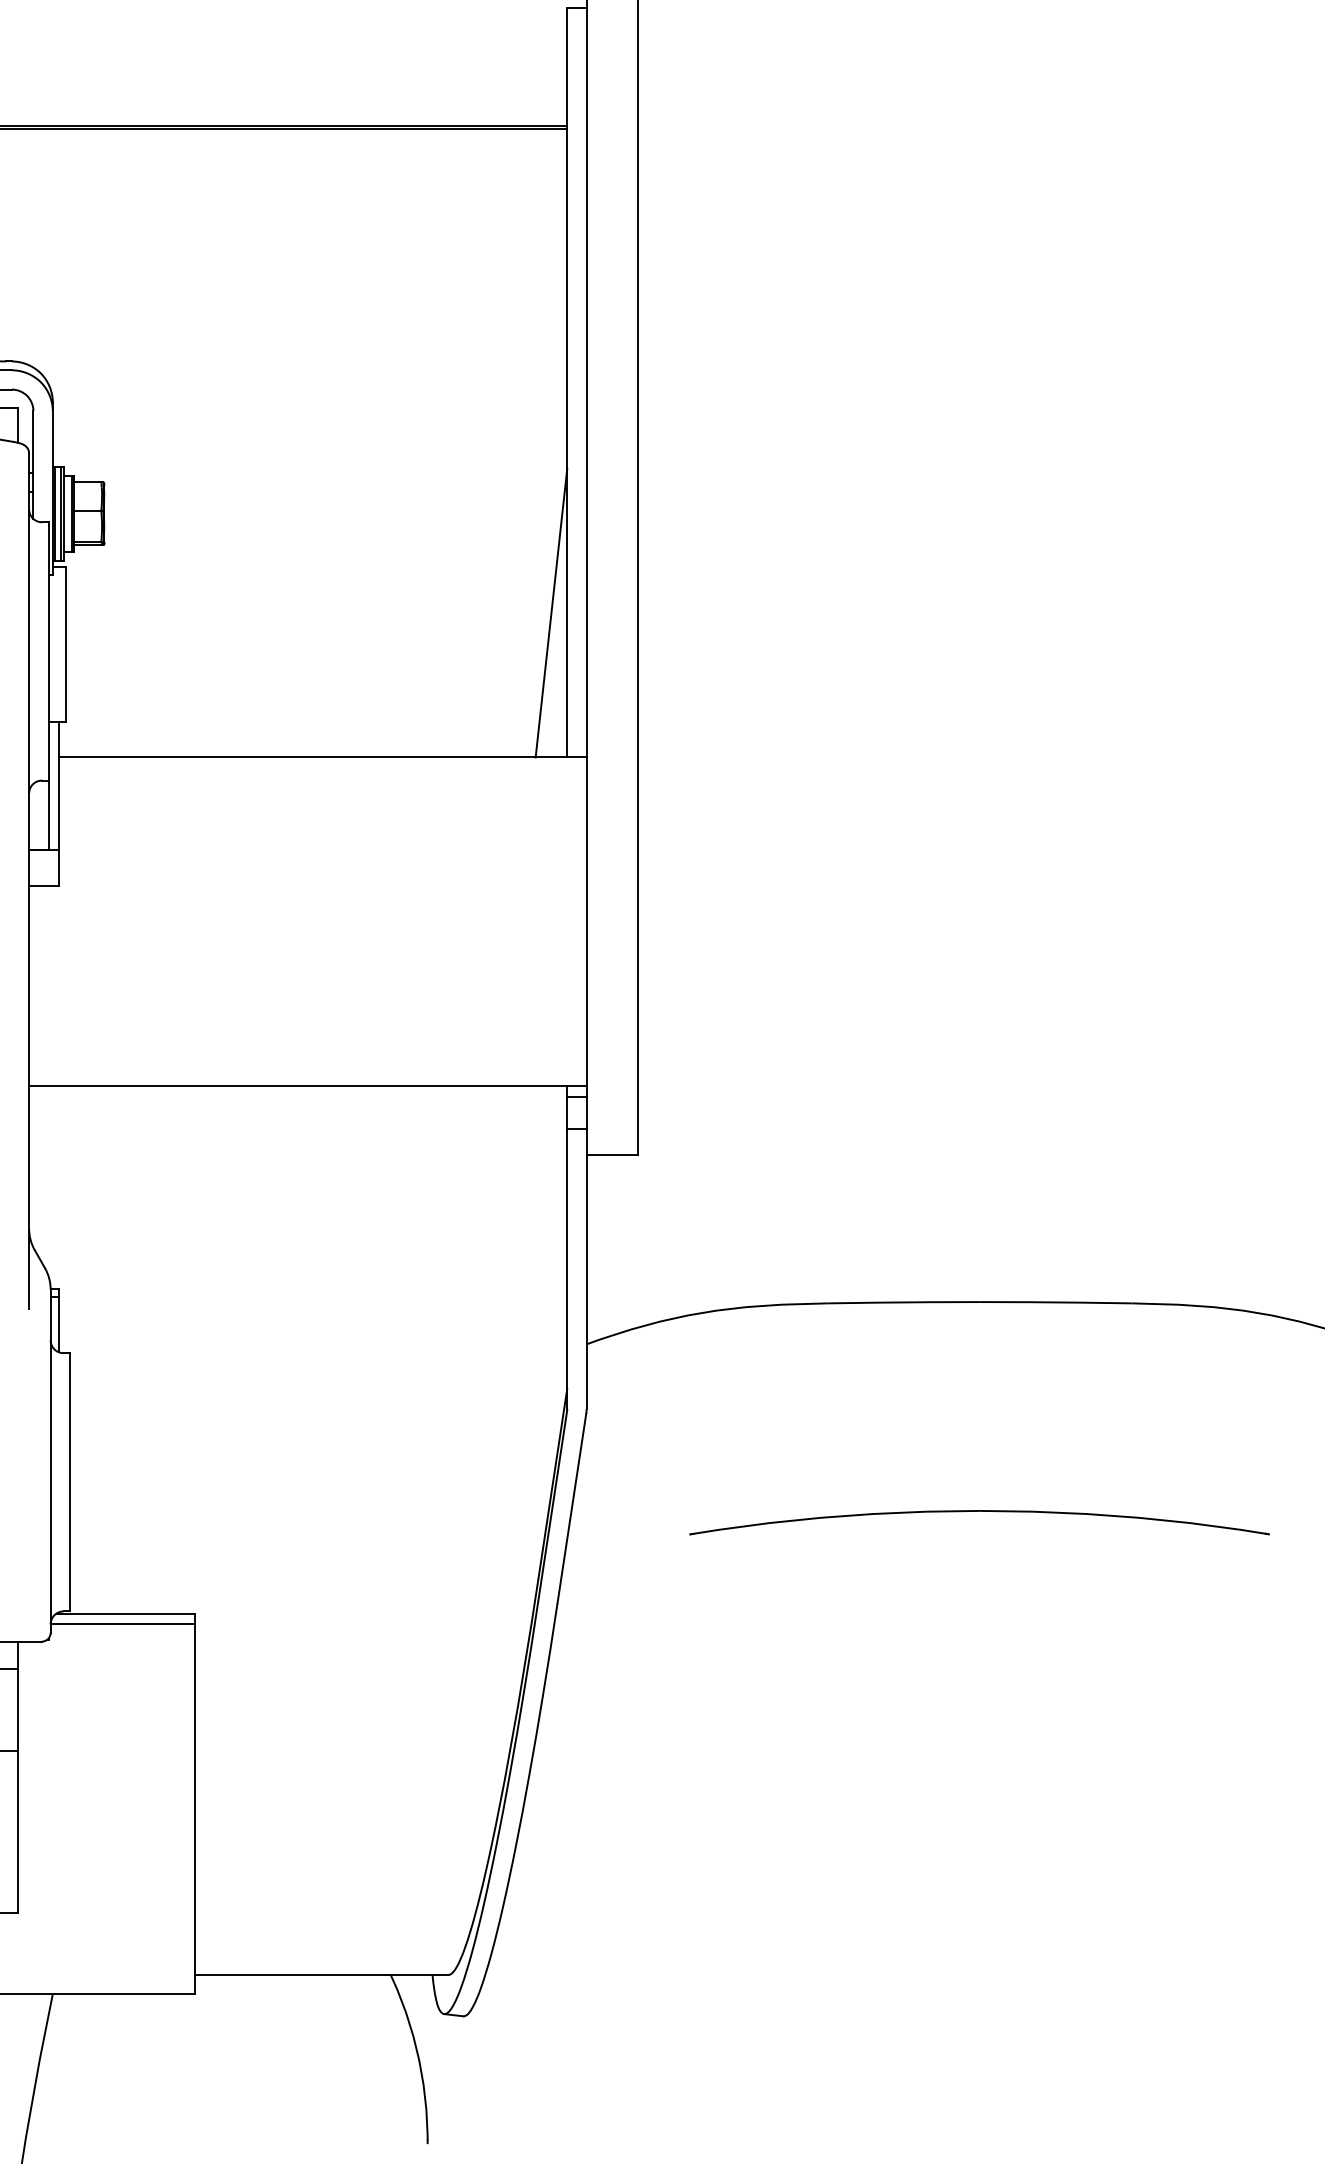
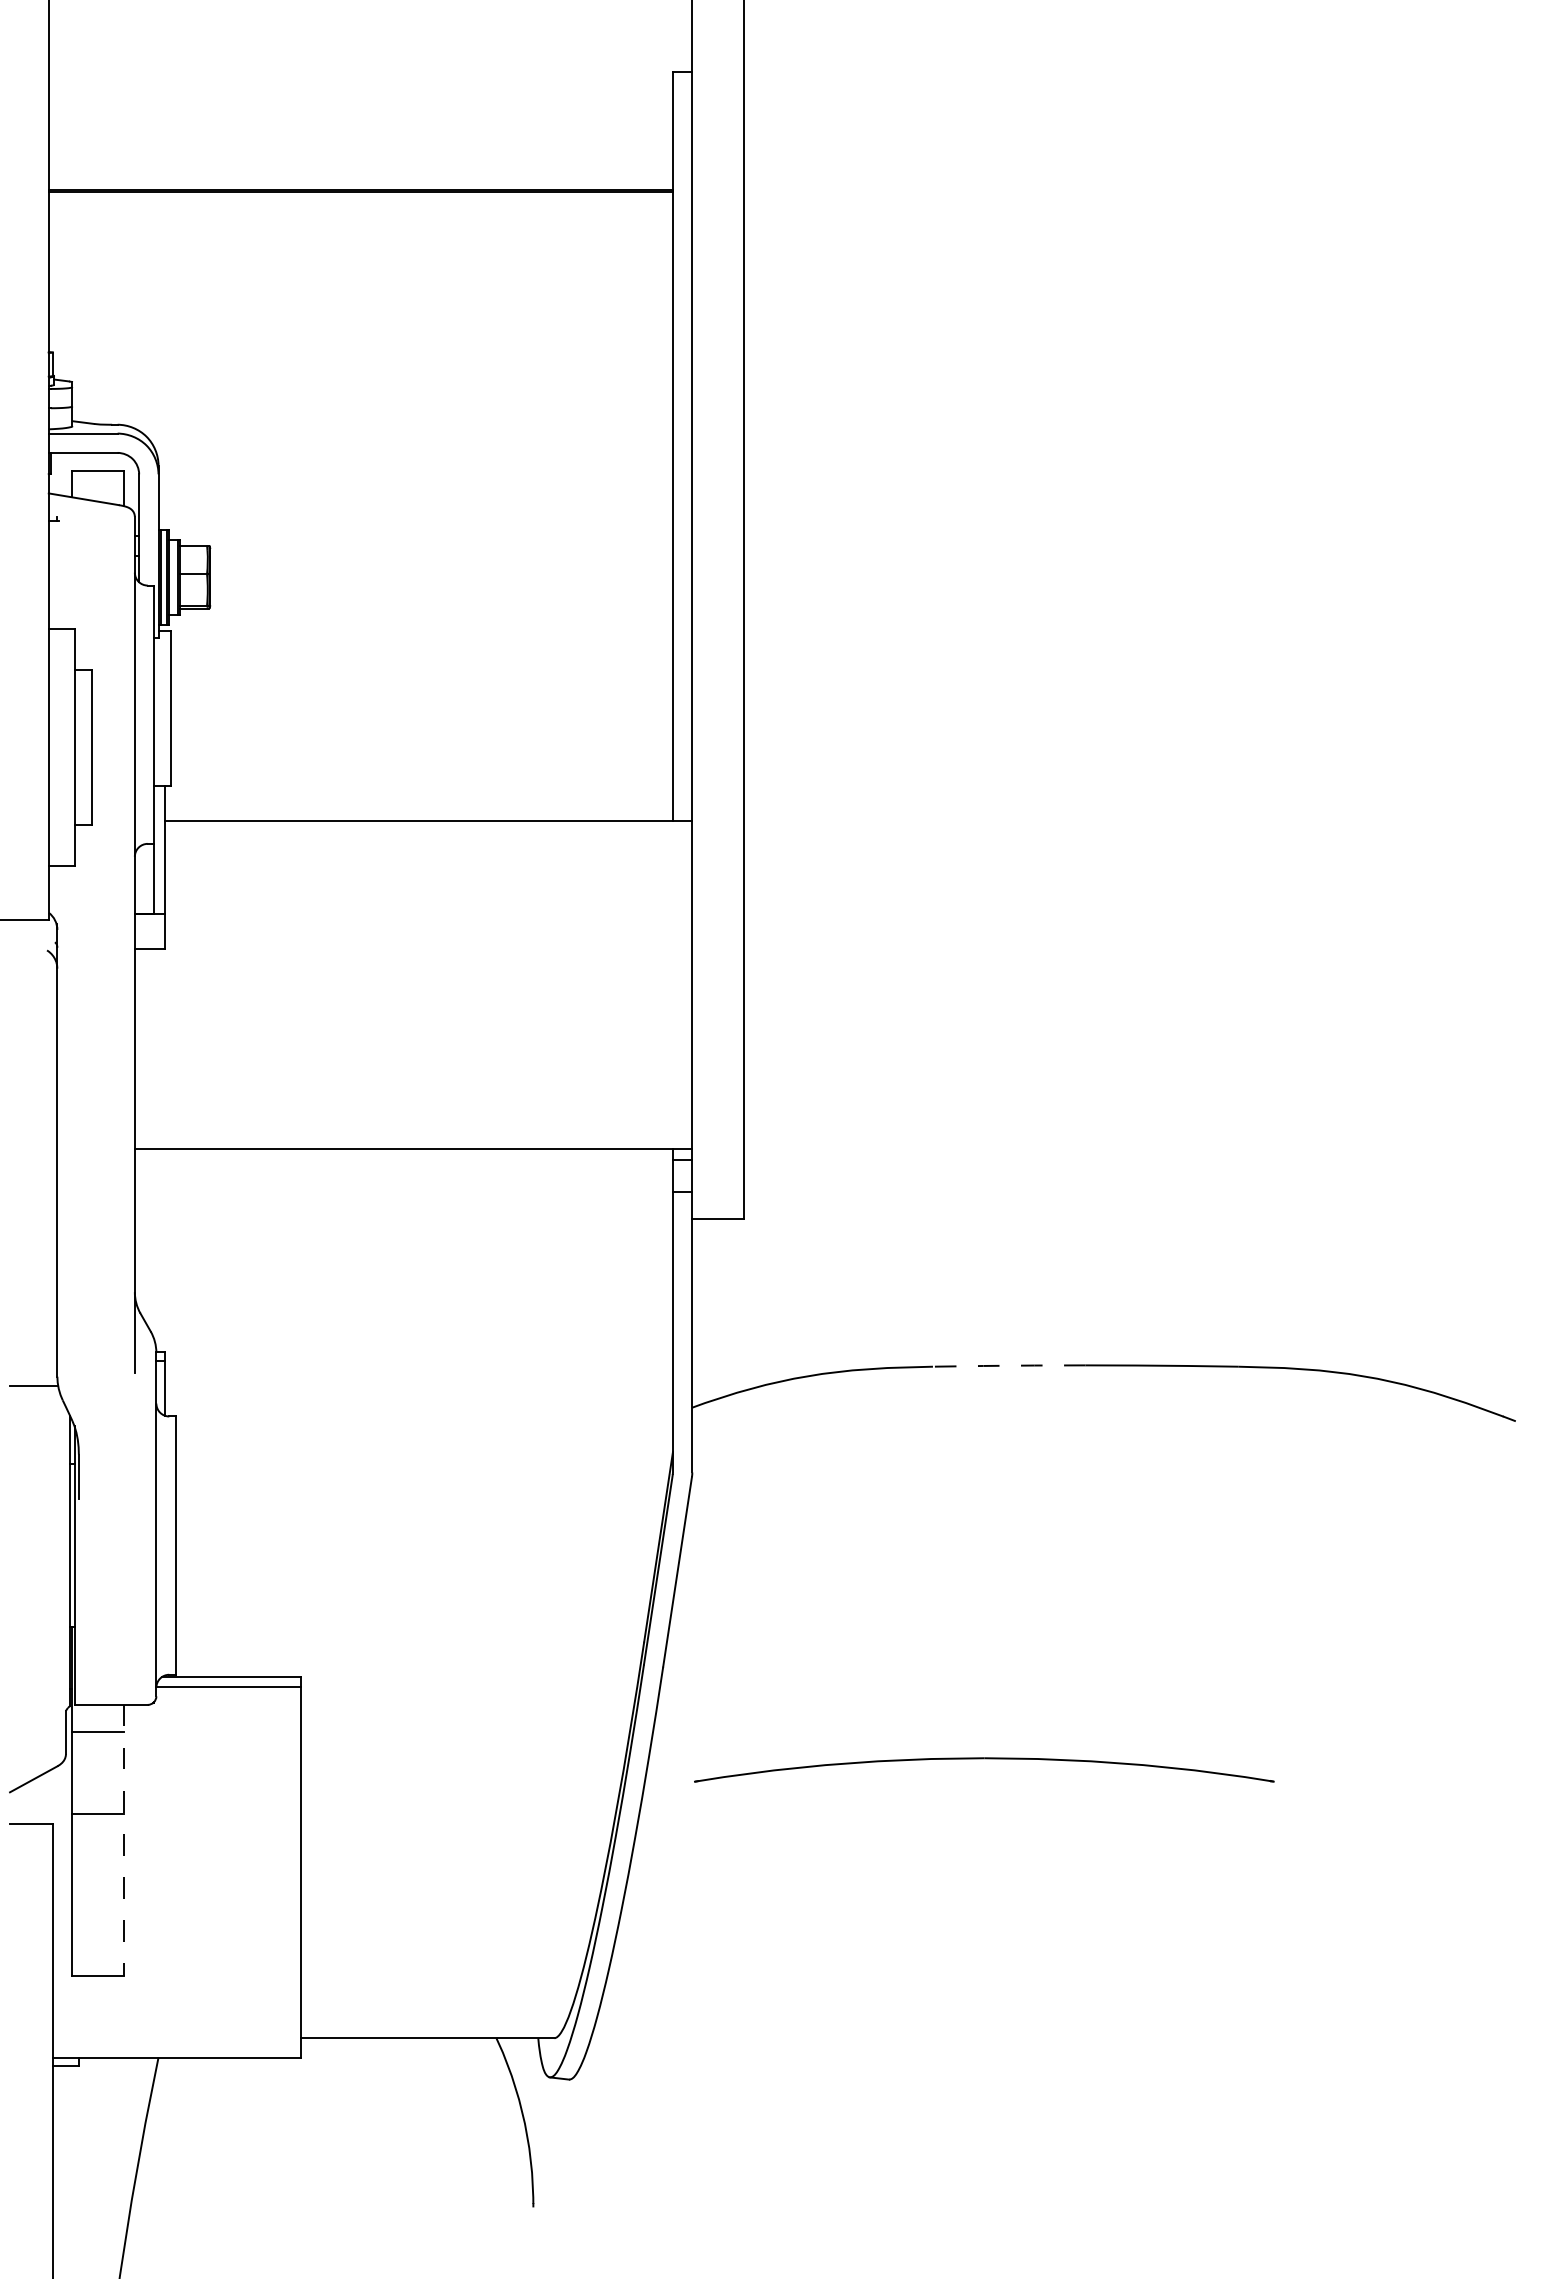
line: (550, 613) -> (656, 676), removed
line: (903, 1302) -> (1009, 1365), solid -> dashed
part: (979, 1512) -> (984, 1759), moved
line: (18, 1777) -> (124, 1840), solid -> dashed

